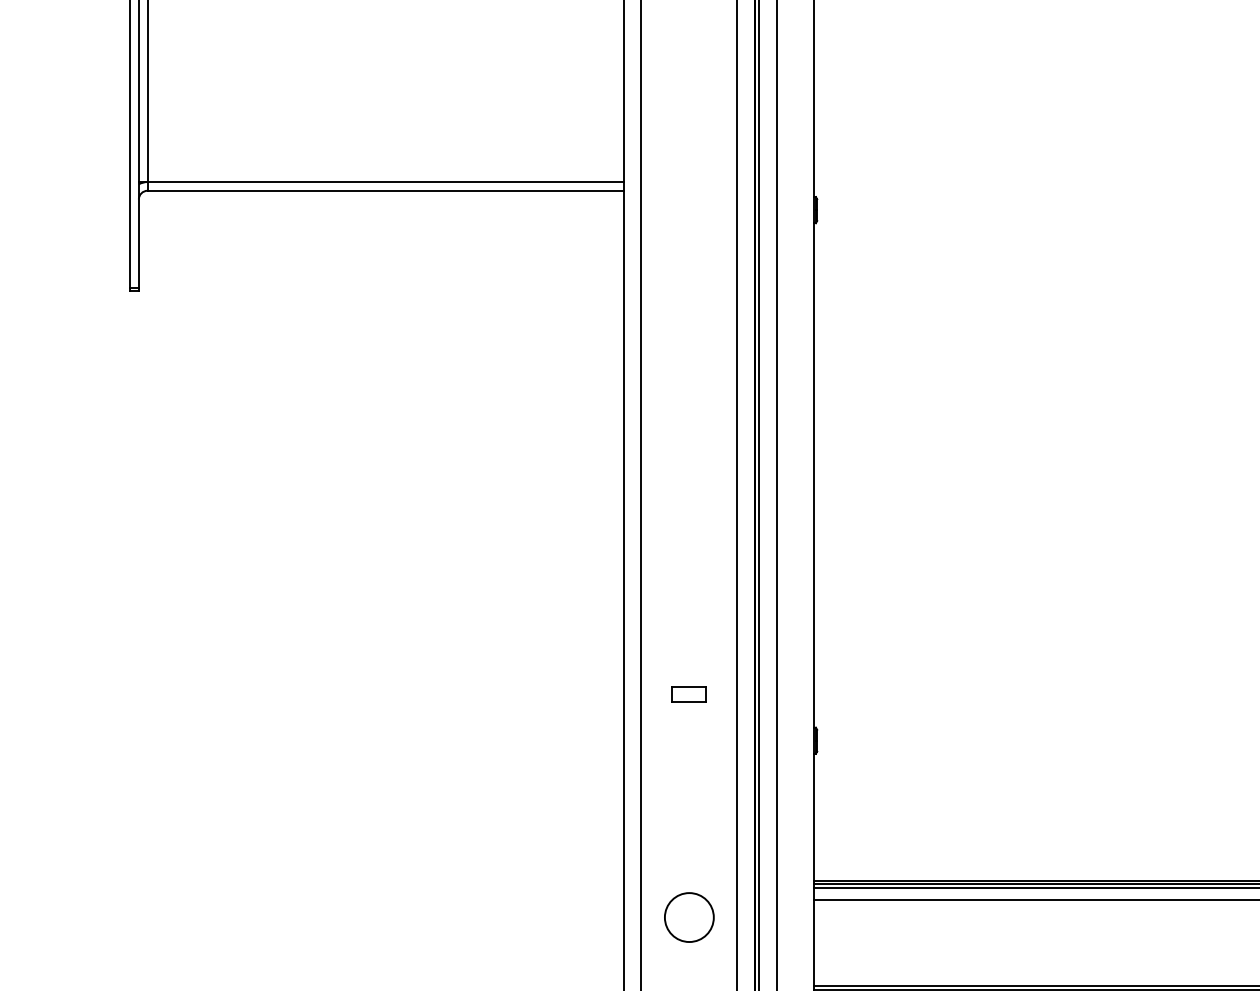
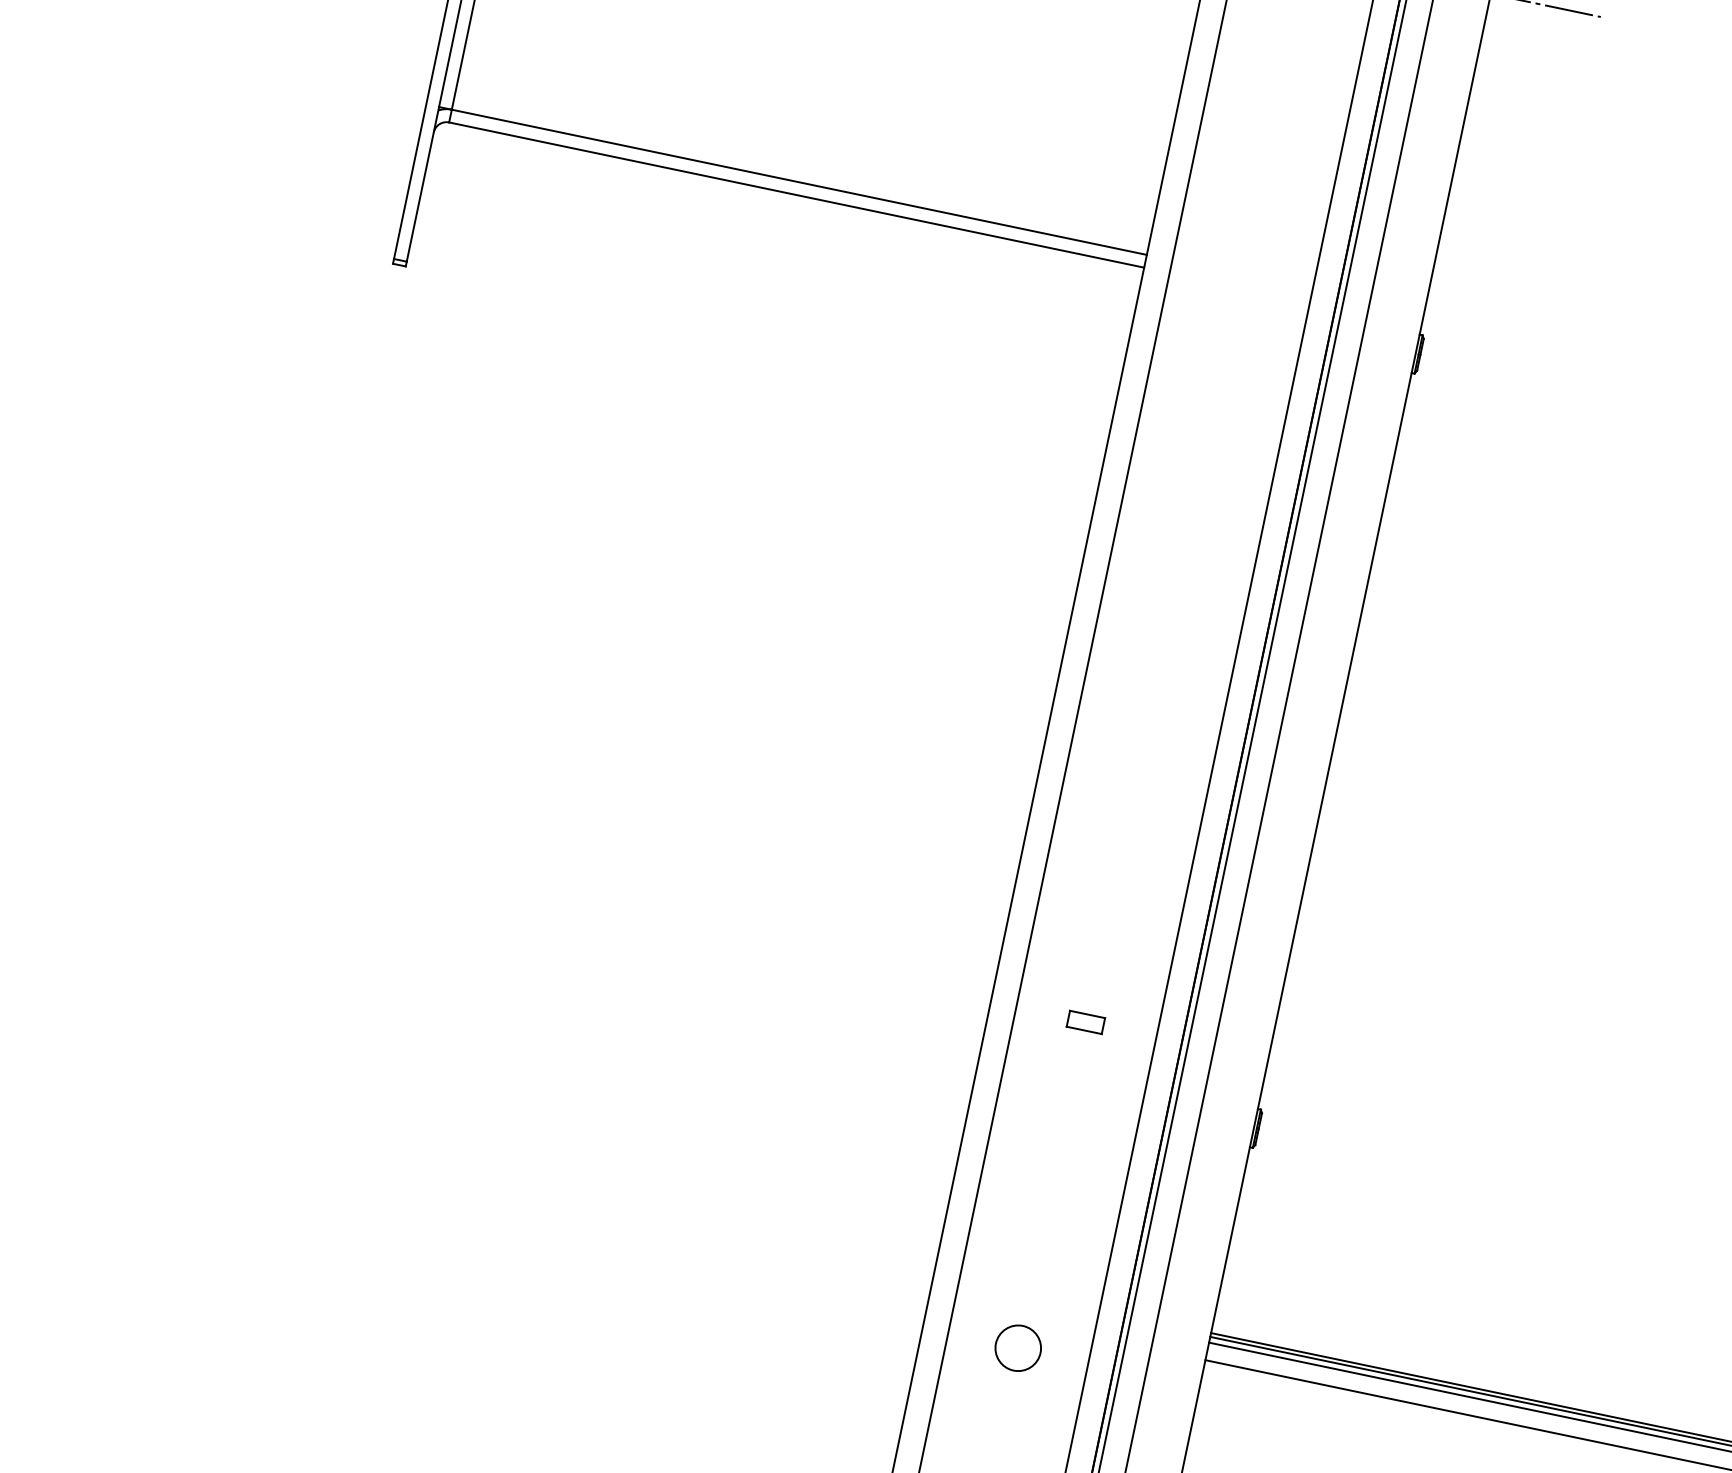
part: (688, 694) -> (1084, 1022), size x0.71
circle: (689, 917) -> (1018, 1348), size x0.62

